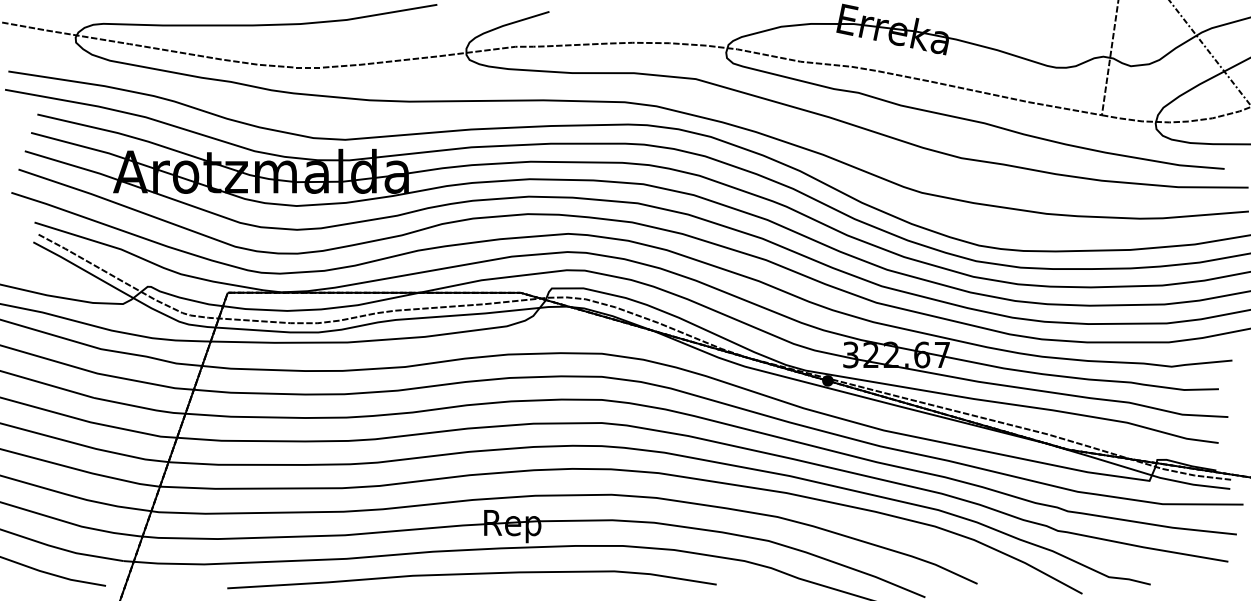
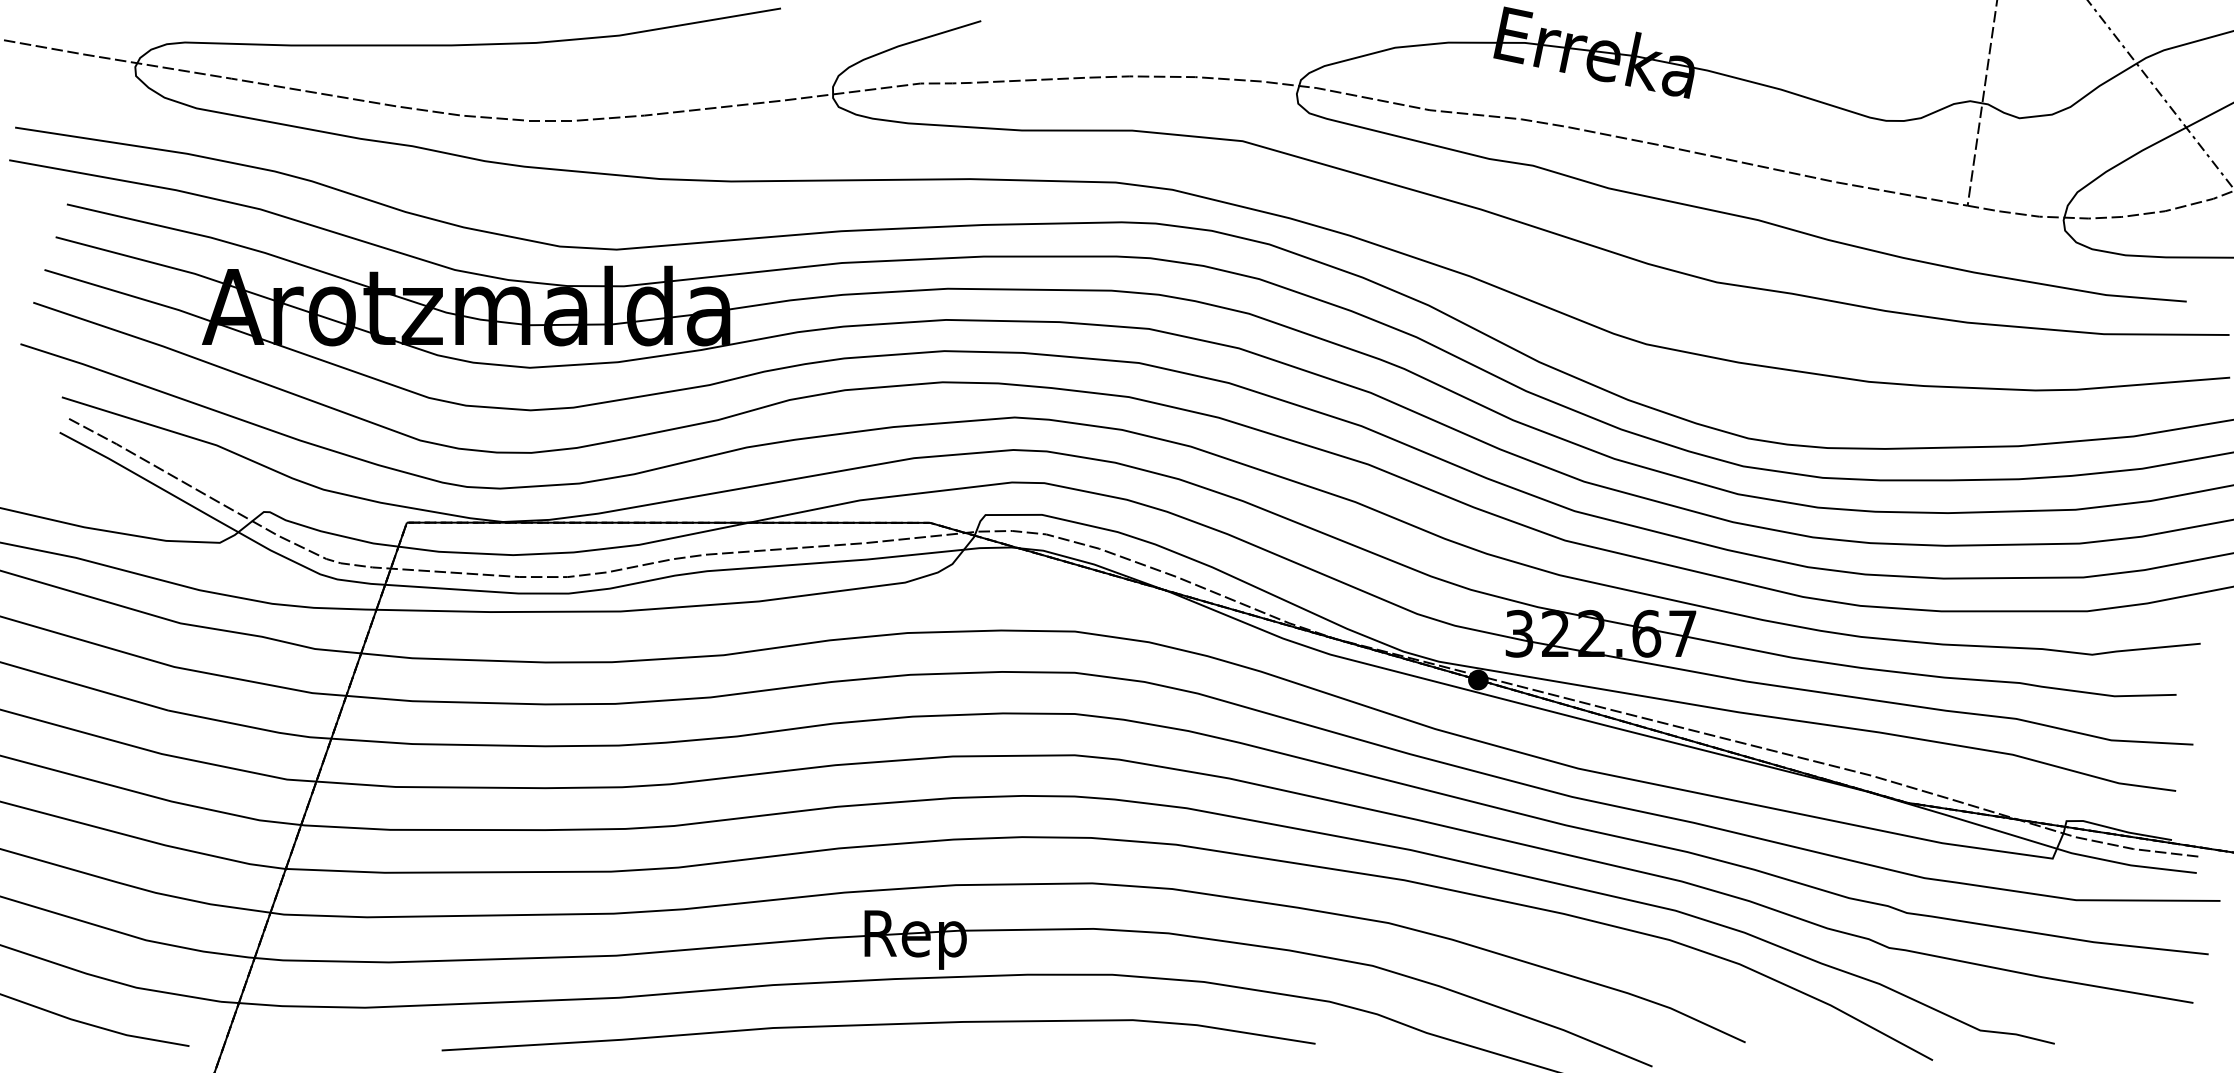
curve: (471, 574) -> (877, 1025), moved

